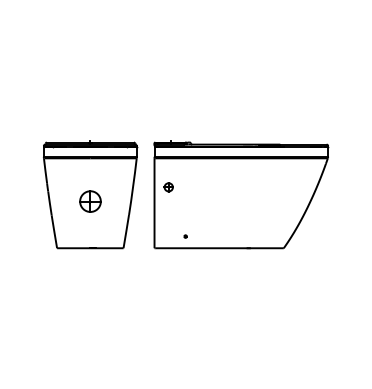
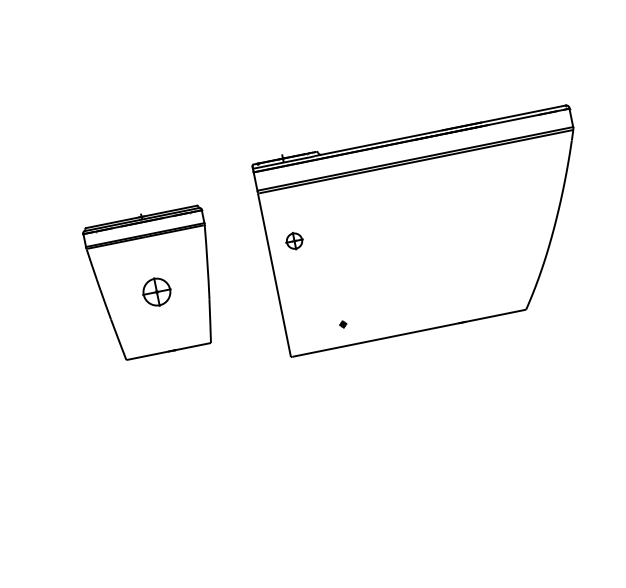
part: (90, 194) -> (154, 282), size x0.7

